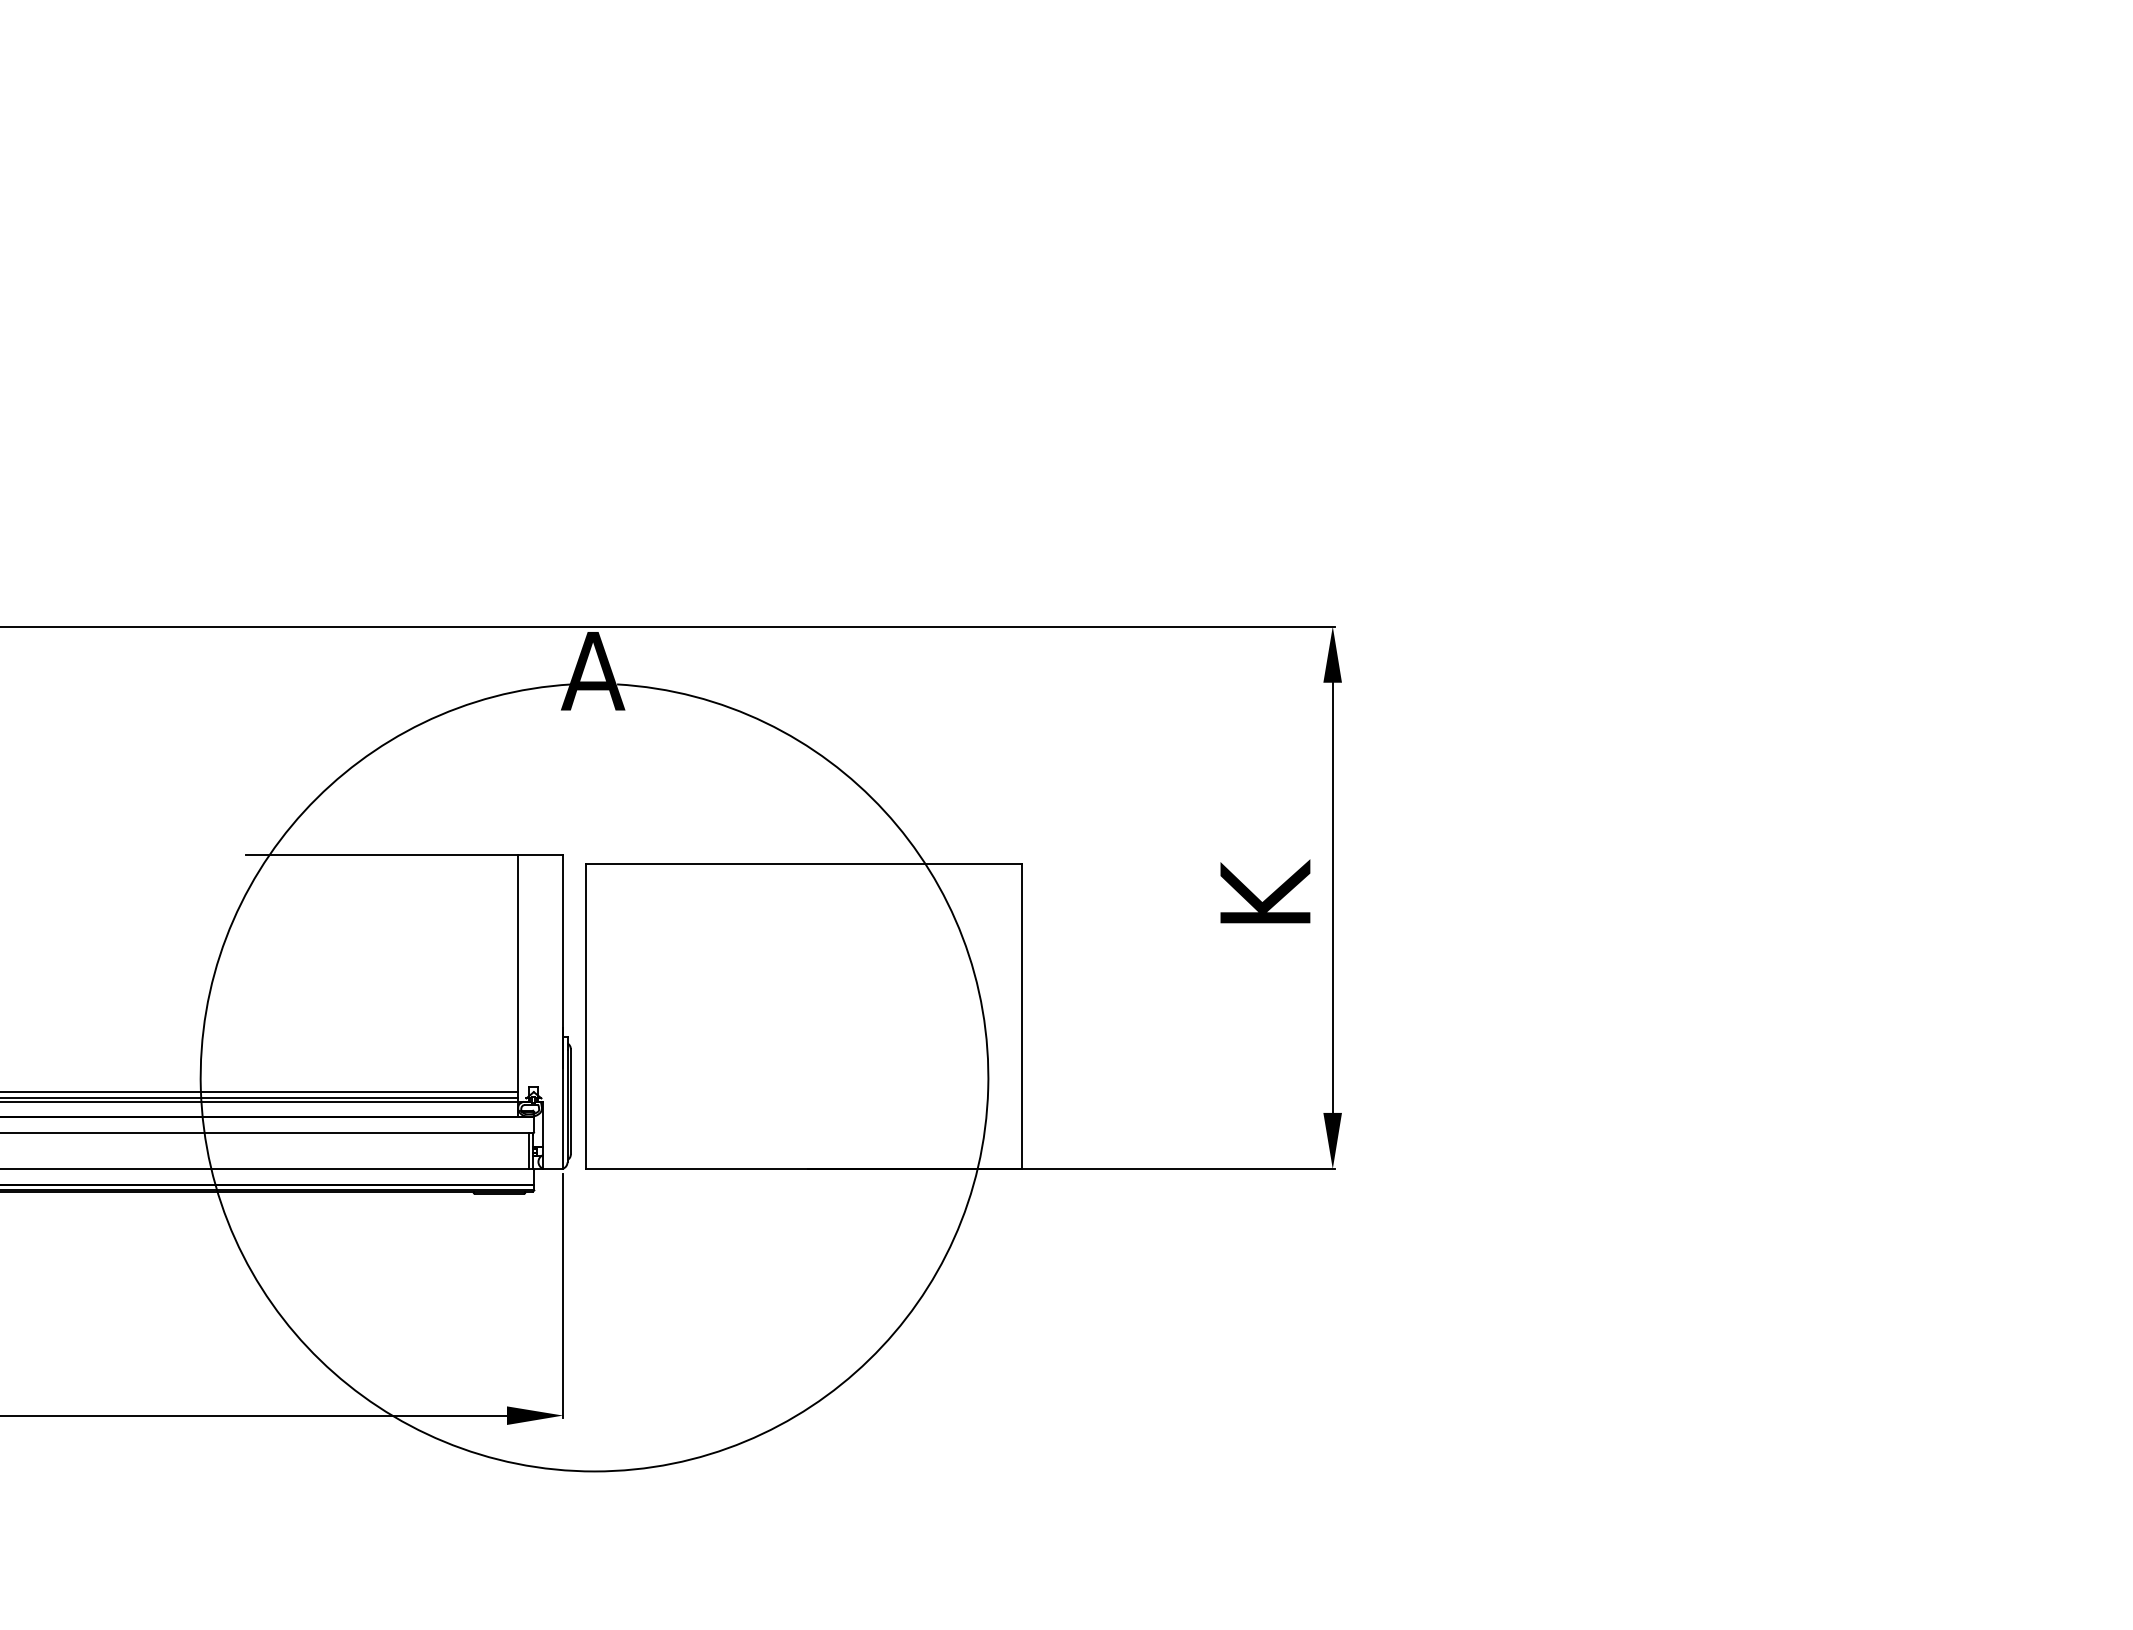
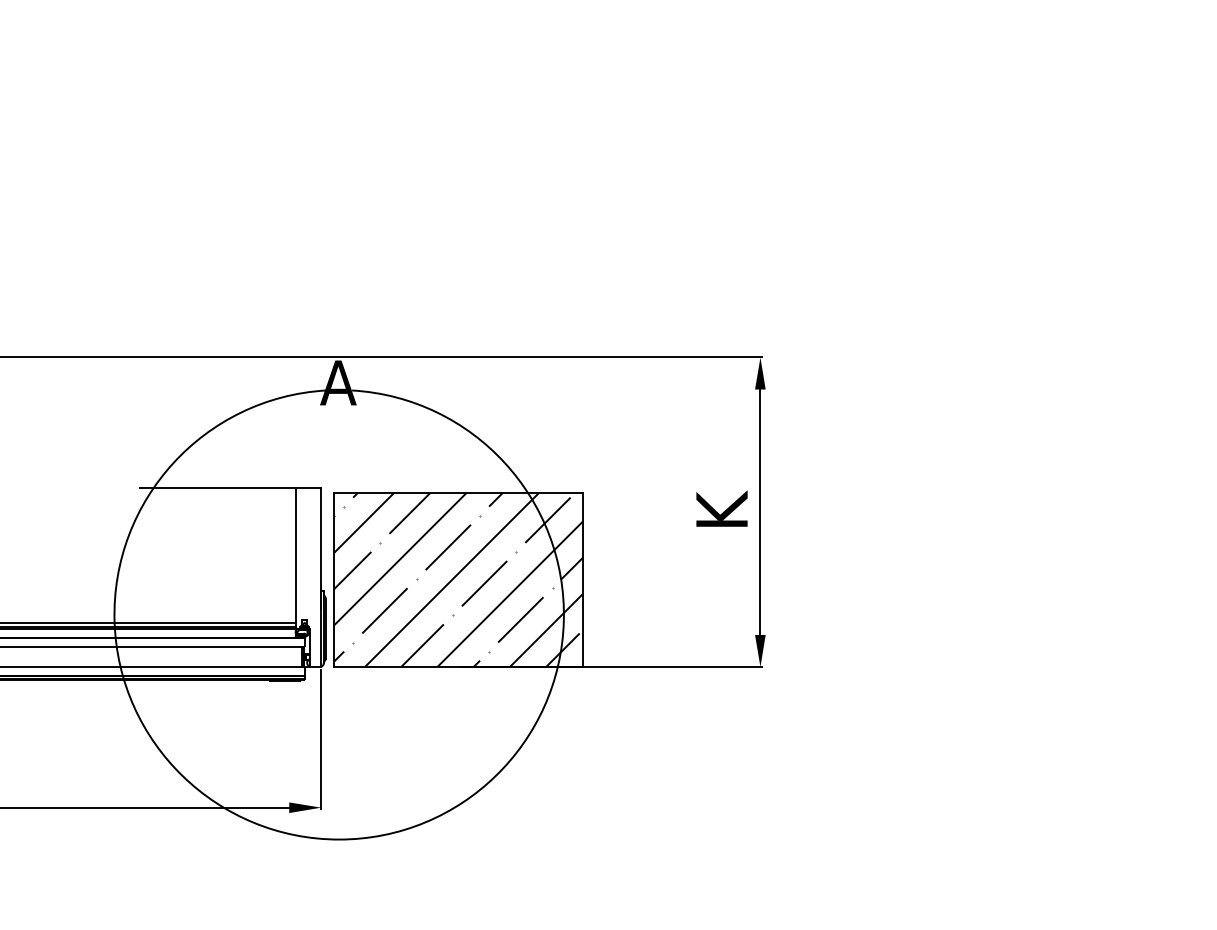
hatch: (803, 1015) -> (458, 579), added

